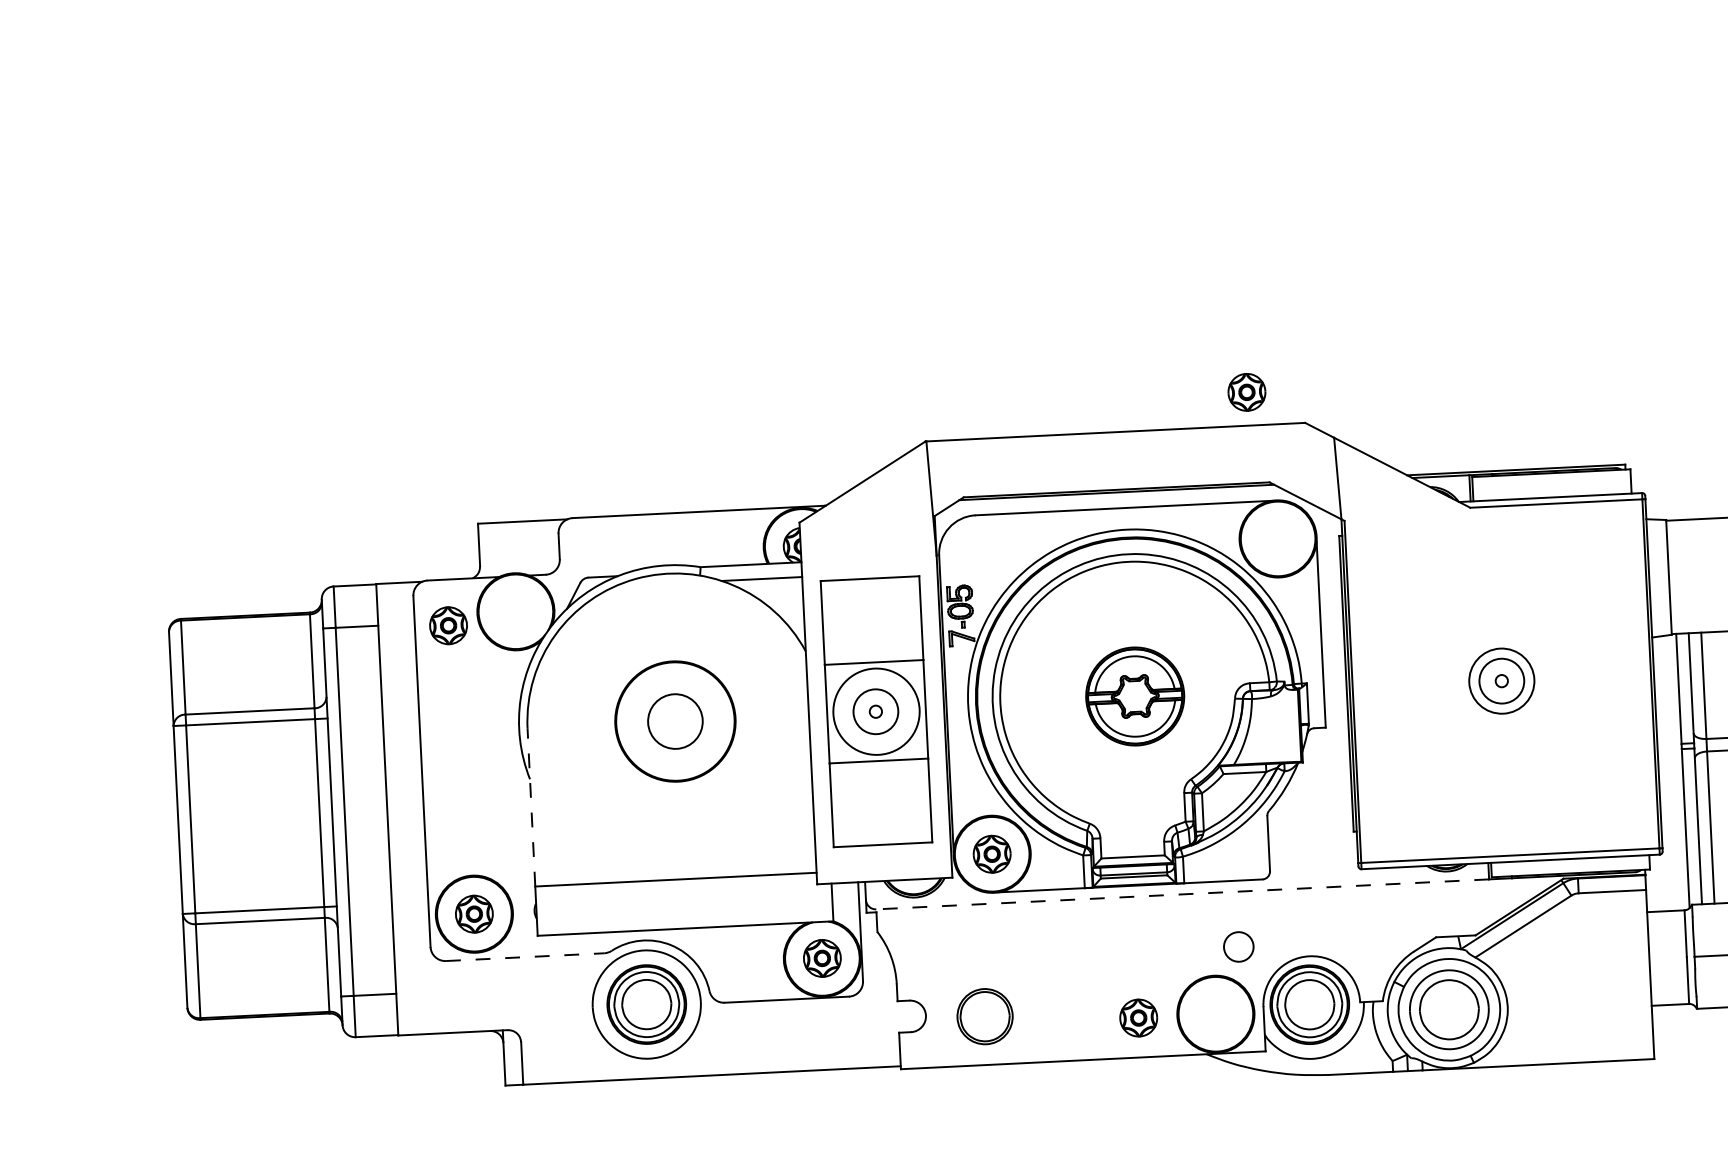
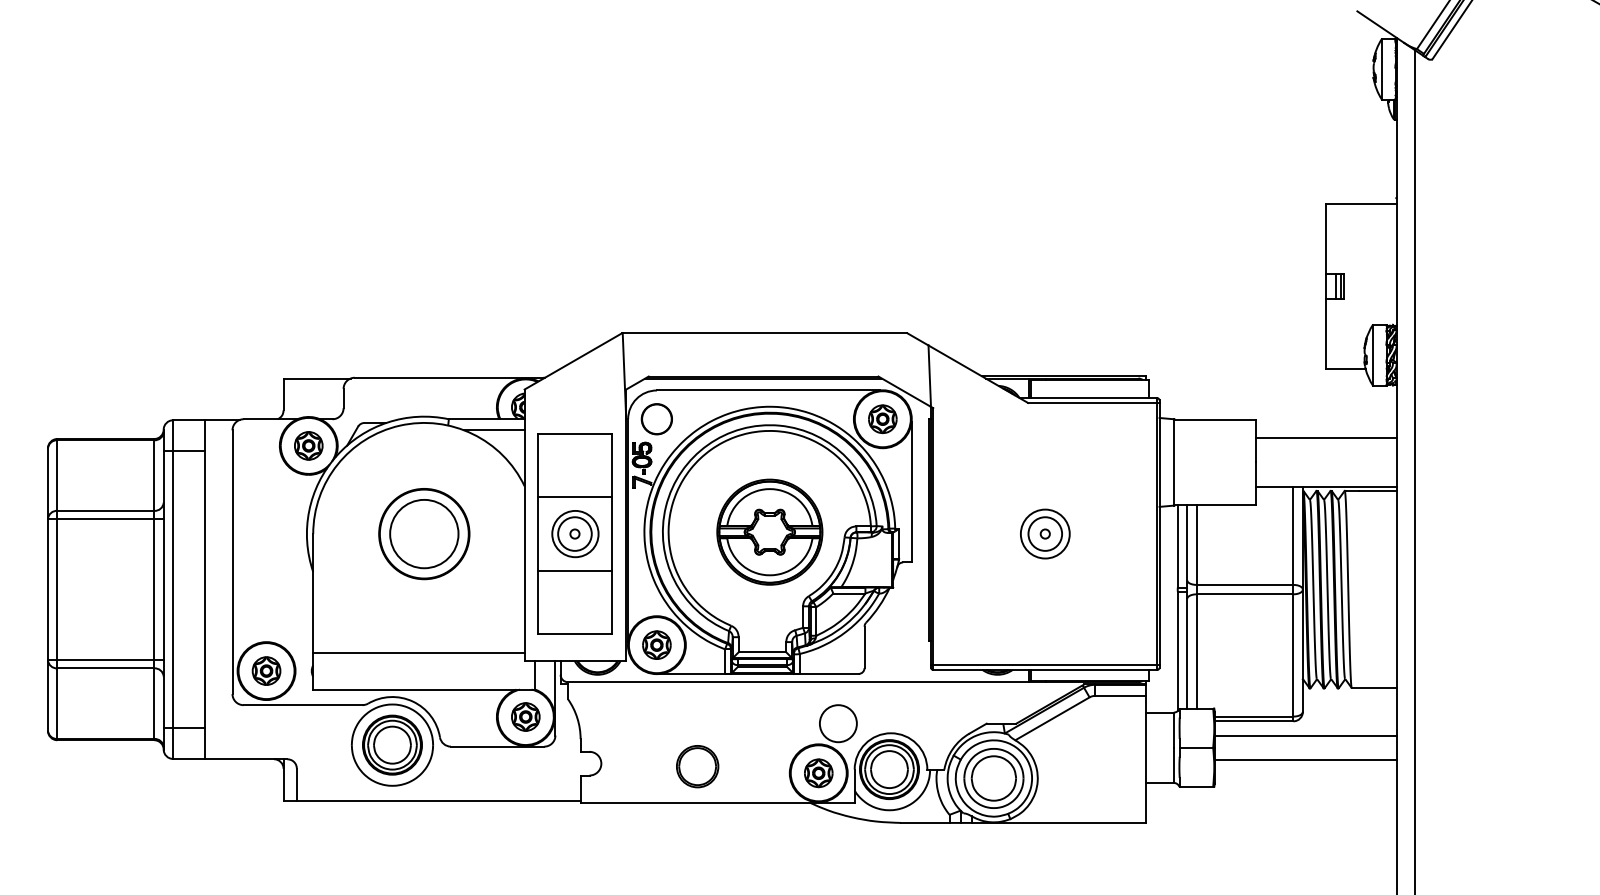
part: (1246, 392) -> (882, 419), moved
circle: (976, 553) -> (656, 419), added
part: (448, 625) -> (308, 445), moved
part: (1134, 695) -> (769, 531), size x1.43
circle: (876, 710) -> (575, 533), size x0.71
circle: (675, 720) -> (424, 533), size x1.67
line: (531, 806) -> (313, 592), dashed -> solid
line: (1181, 894) -> (797, 682), dashed -> solid
circle: (1237, 946) -> (837, 723), size x1.67
line: (525, 957) -> (303, 705), dashed -> solid
part: (984, 1016) -> (697, 766), moved
part: (1138, 1018) -> (818, 773), moved

